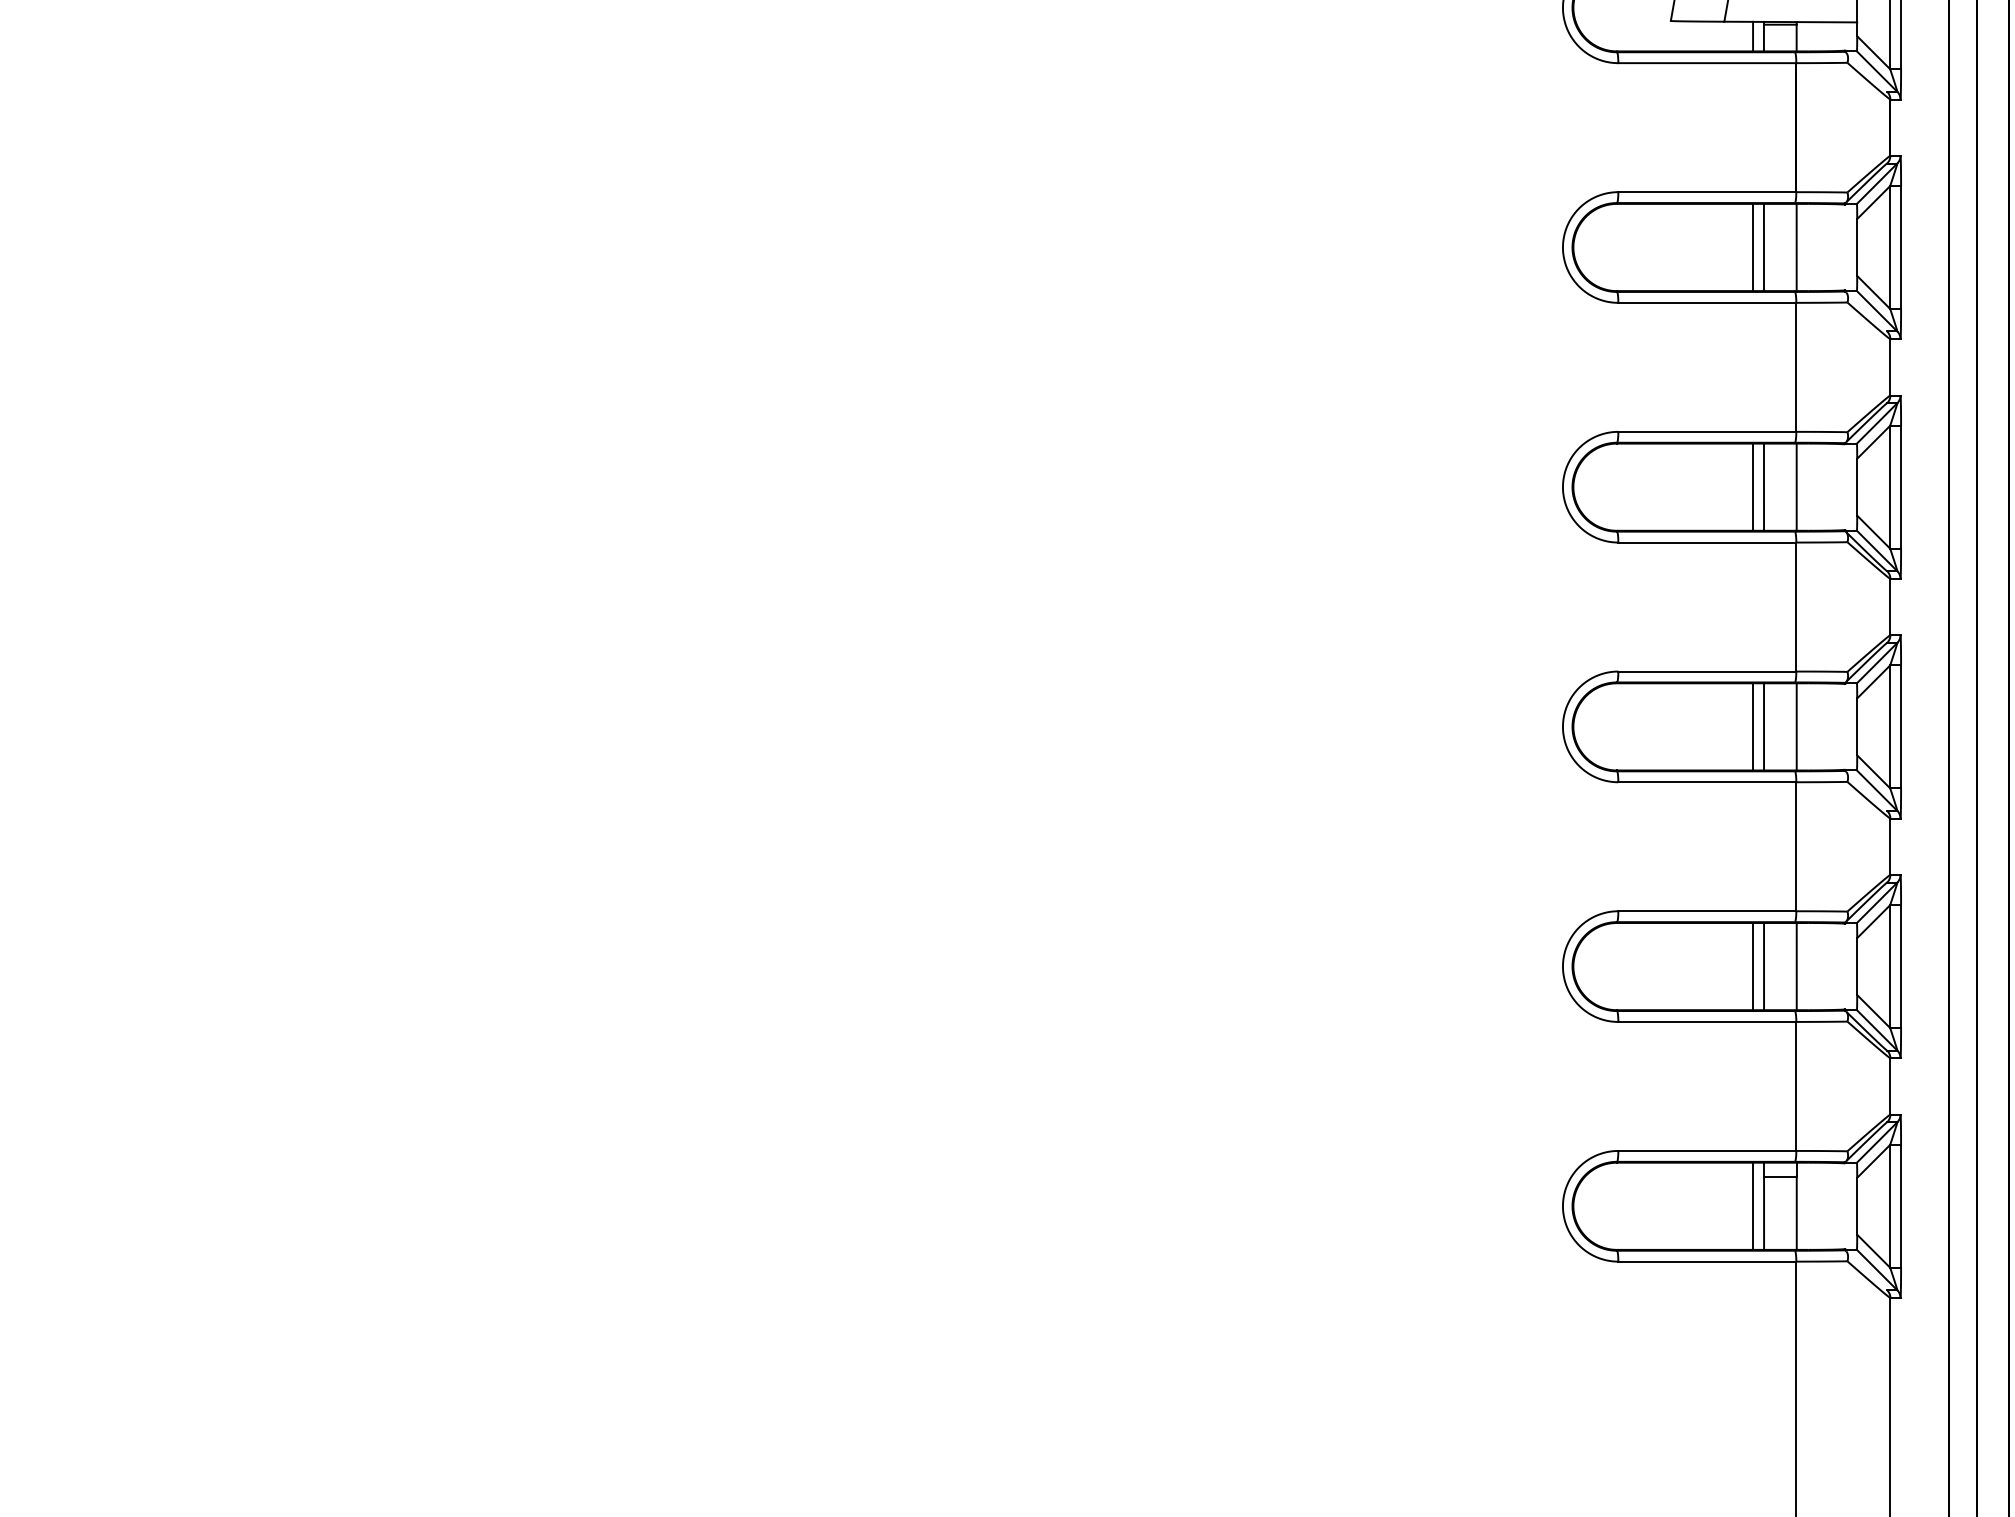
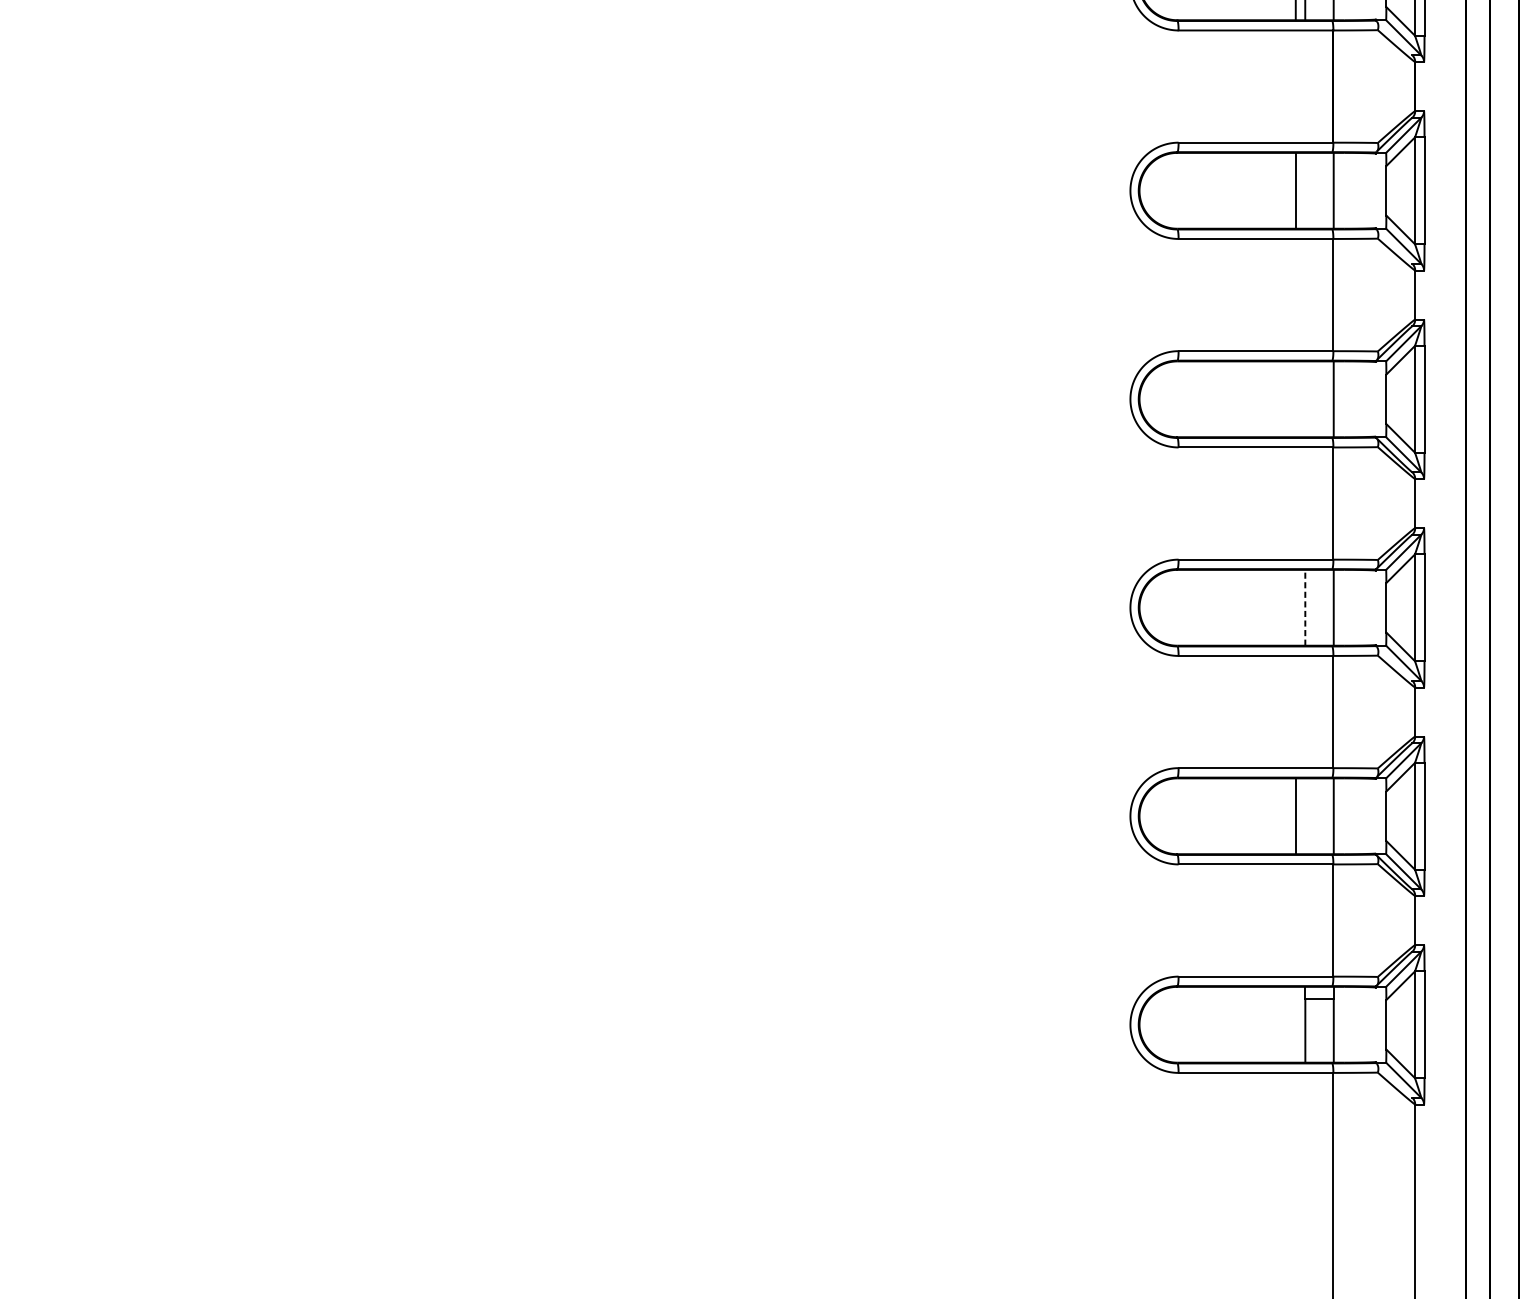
line: (1763, 247) -> (1304, 190), removed
line: (1753, 486) -> (1296, 398), removed
line: (1763, 486) -> (1304, 398), removed
line: (1753, 726) -> (1296, 607), removed
line: (1764, 726) -> (1305, 607), solid -> dashed
line: (1764, 966) -> (1305, 816), removed
line: (1753, 1205) -> (1296, 1024), removed

